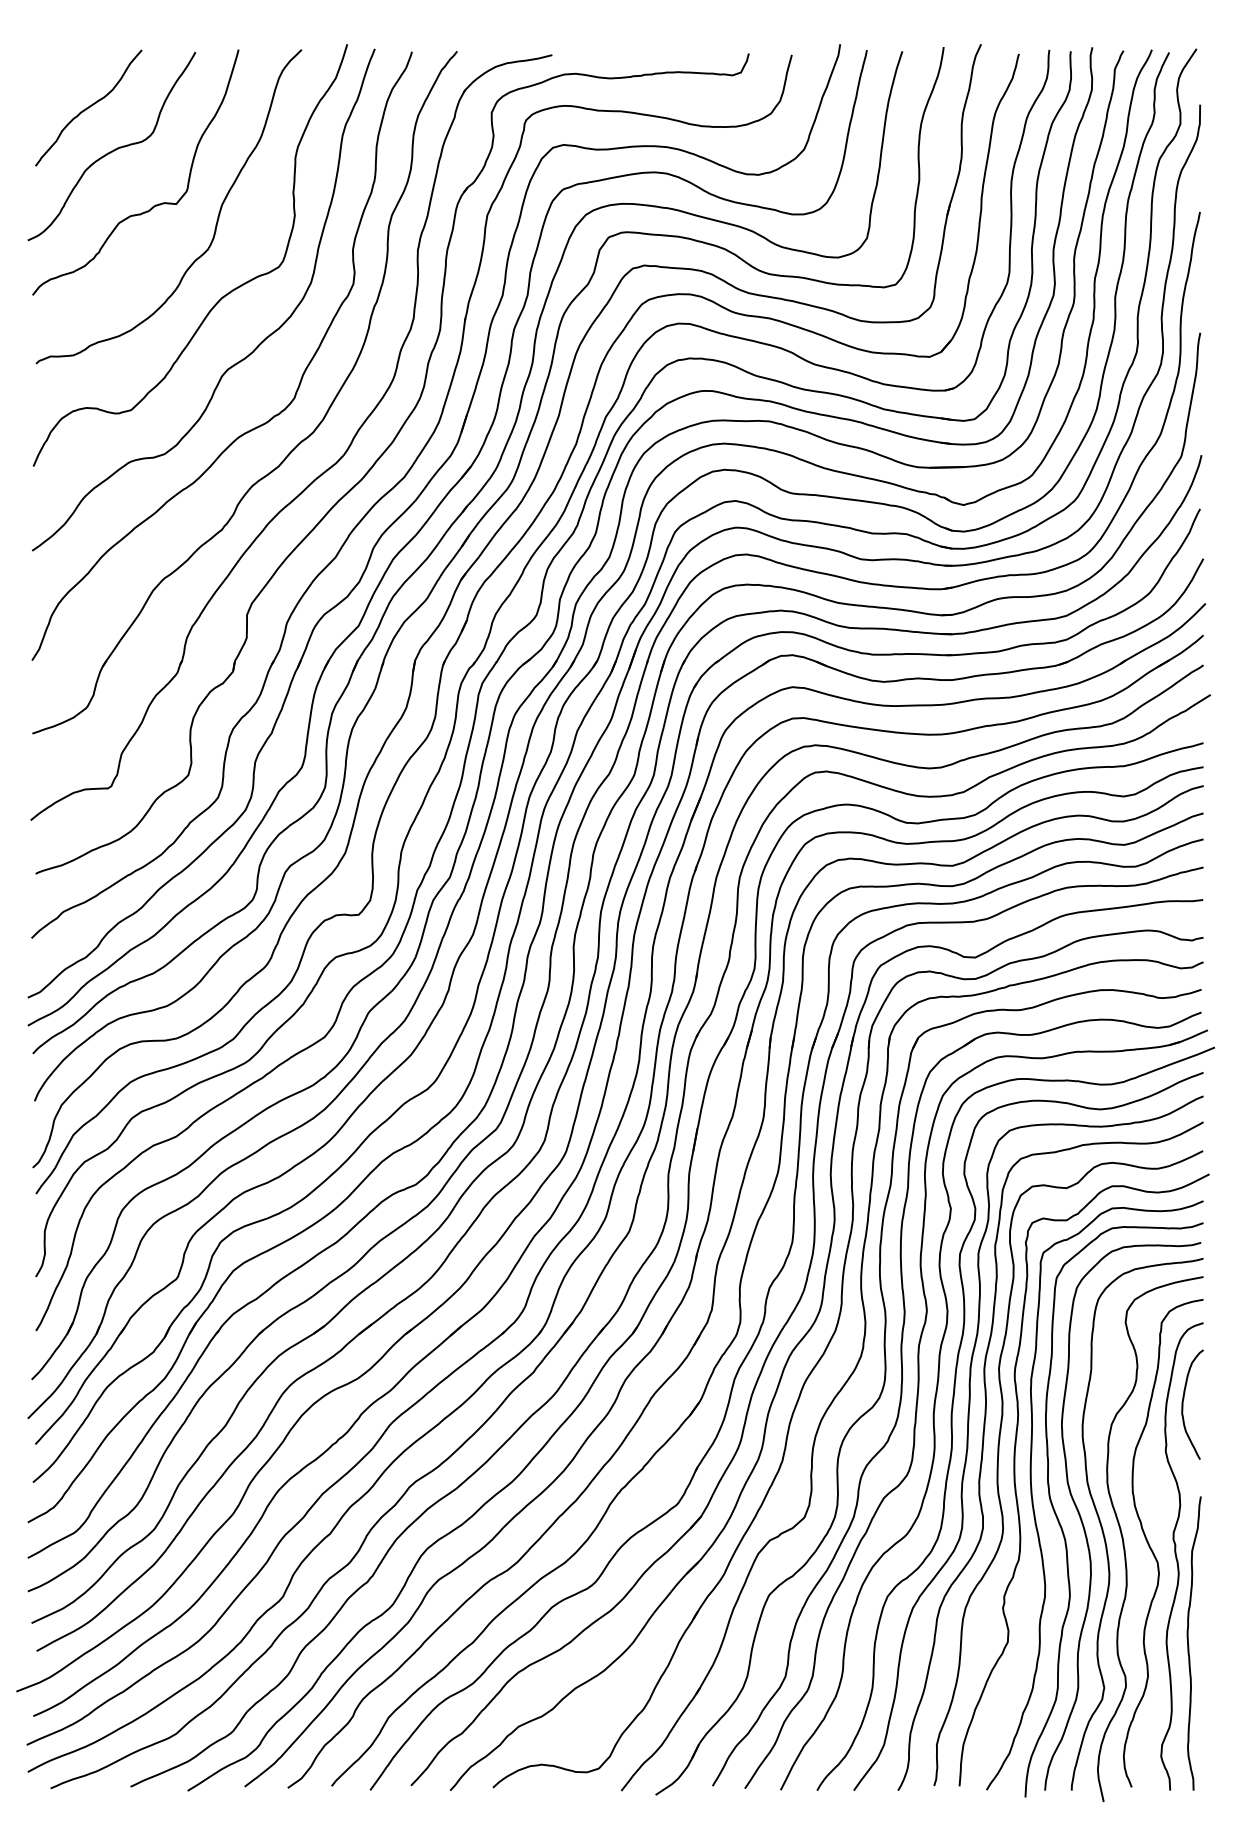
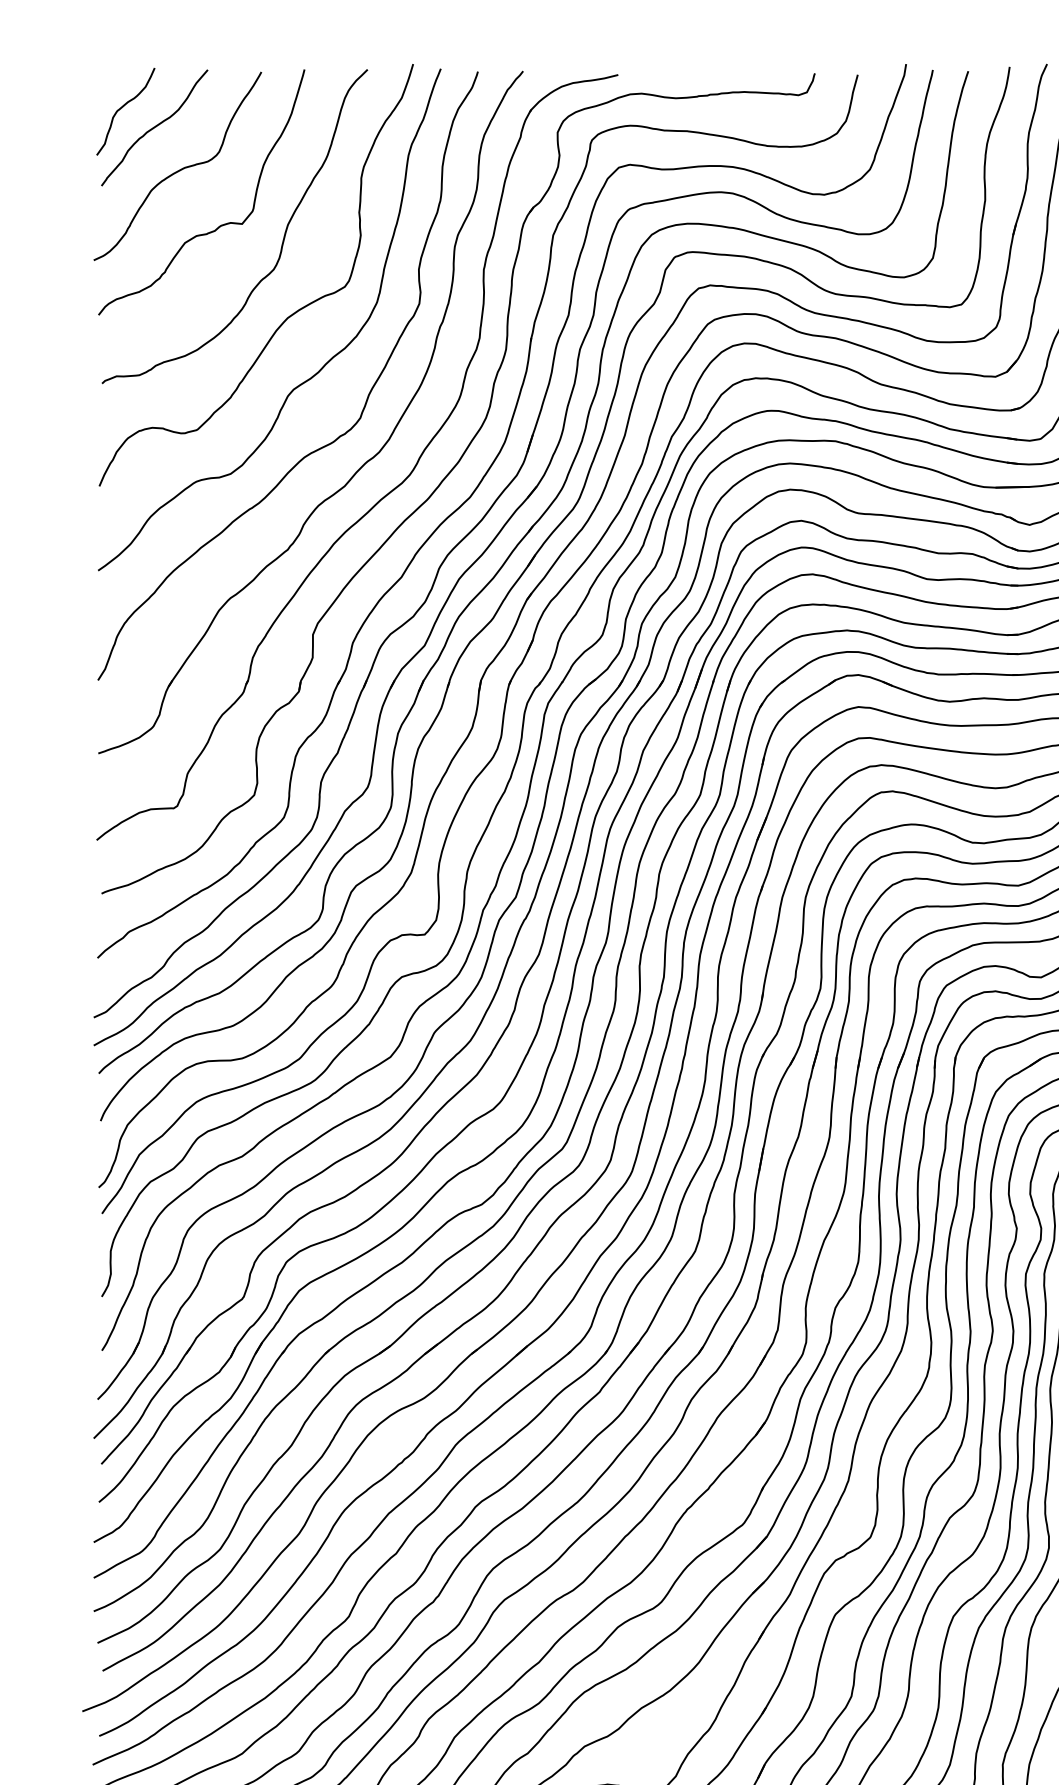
curve: (56, 88) -> (122, 108), added

